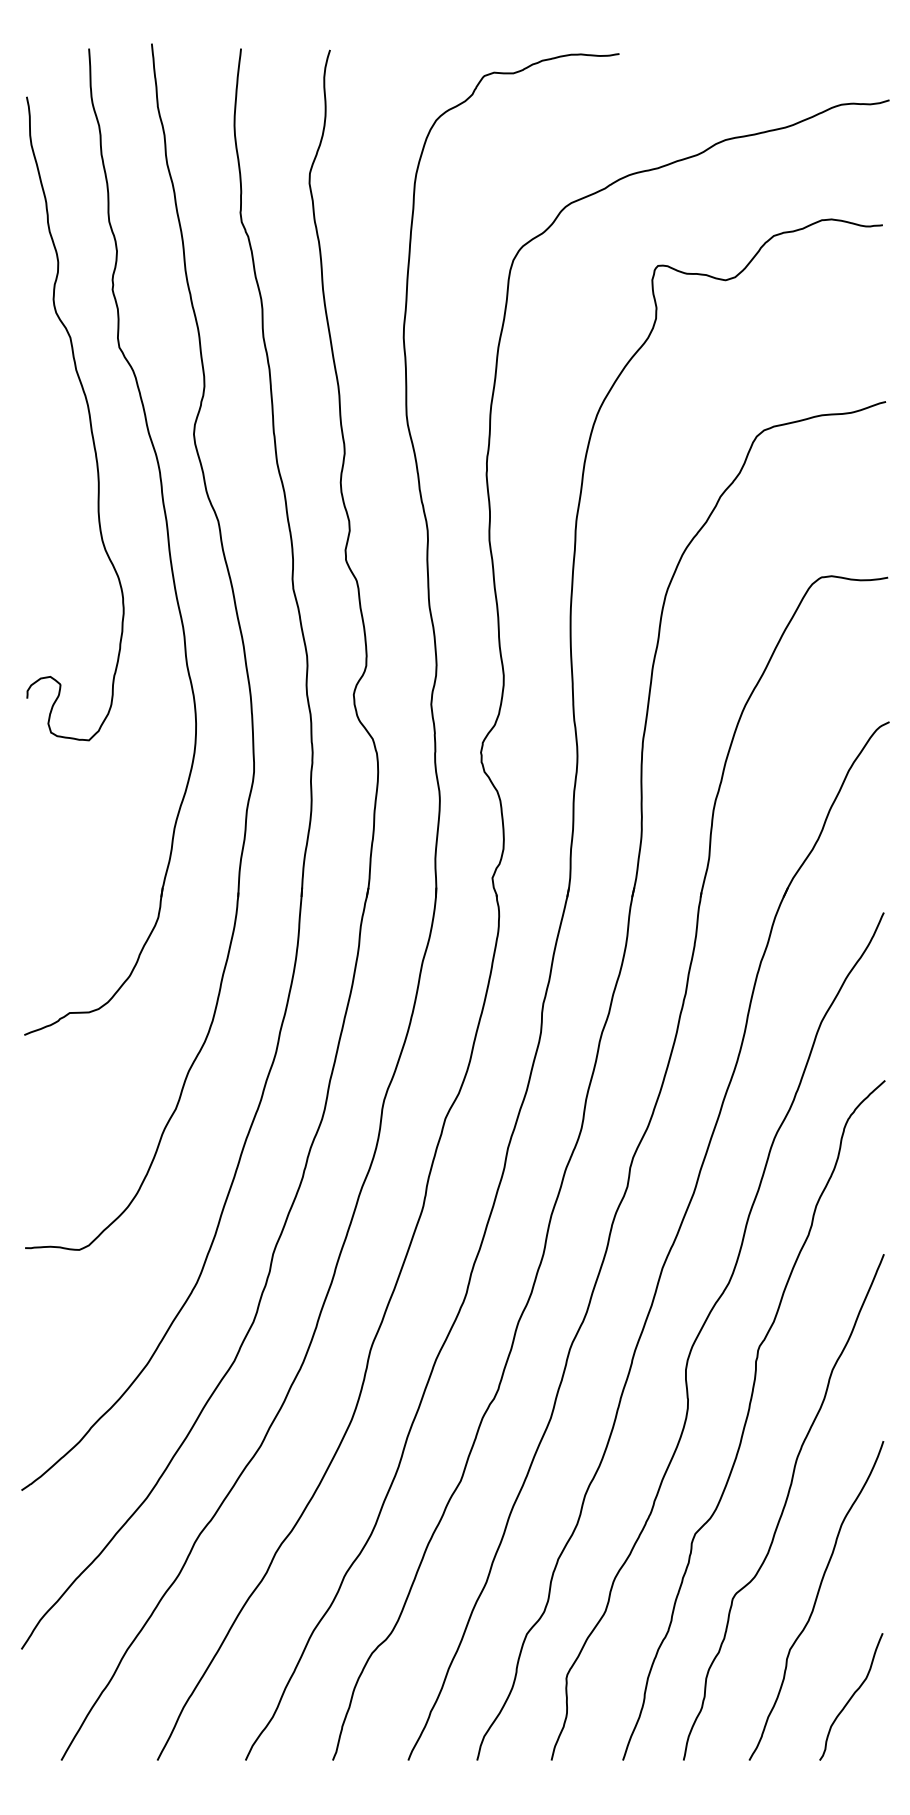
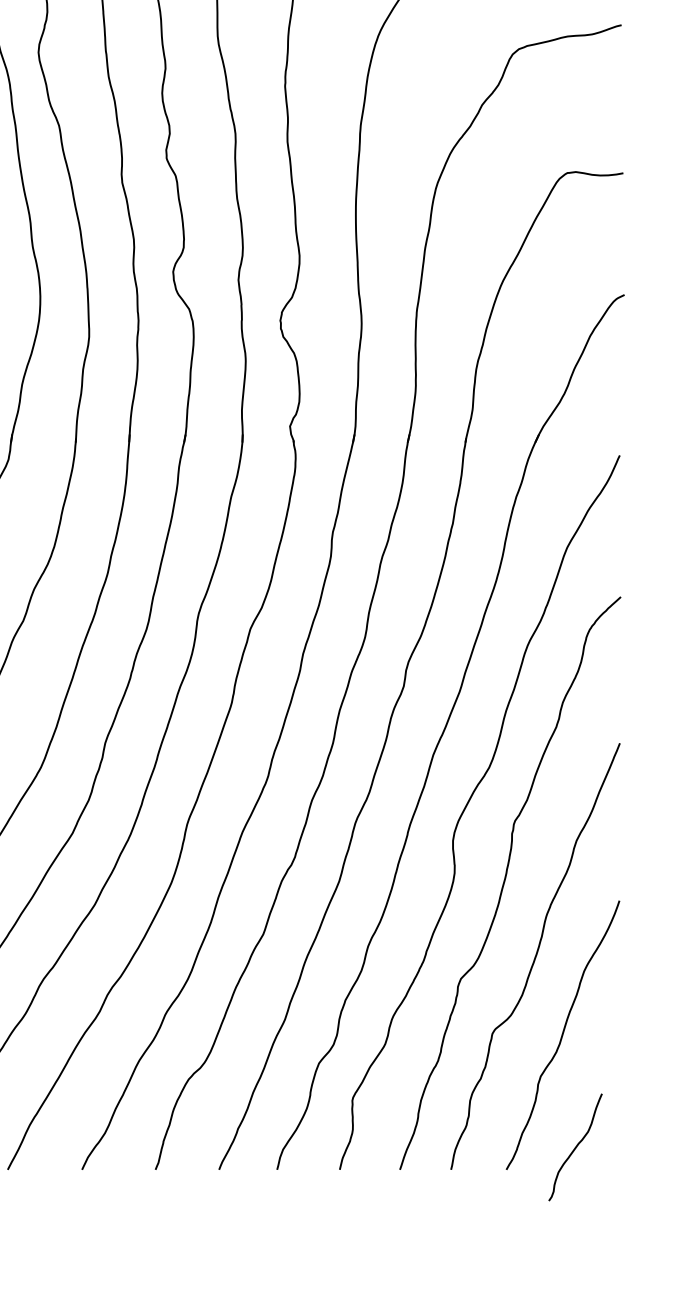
curve: (851, 1696) -> (575, 1147), moved

